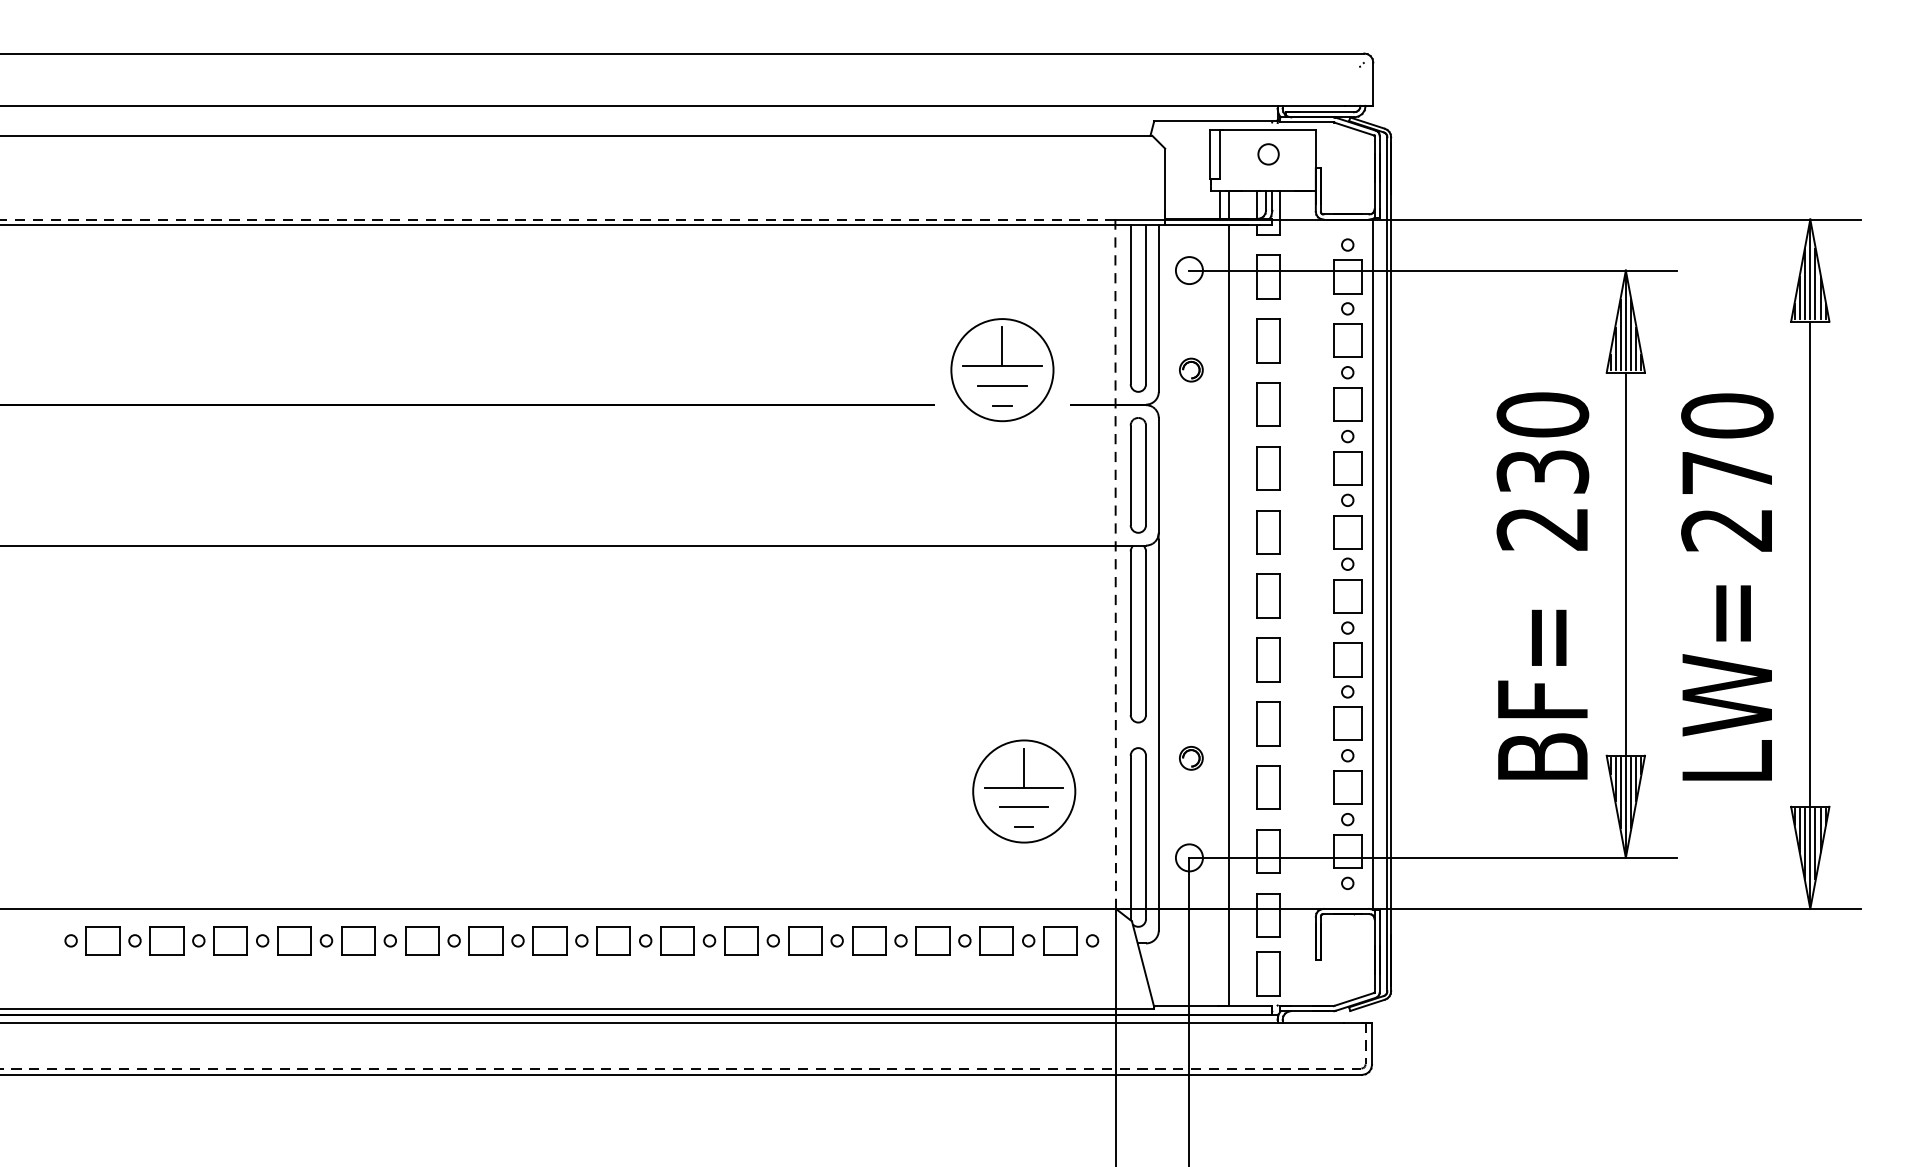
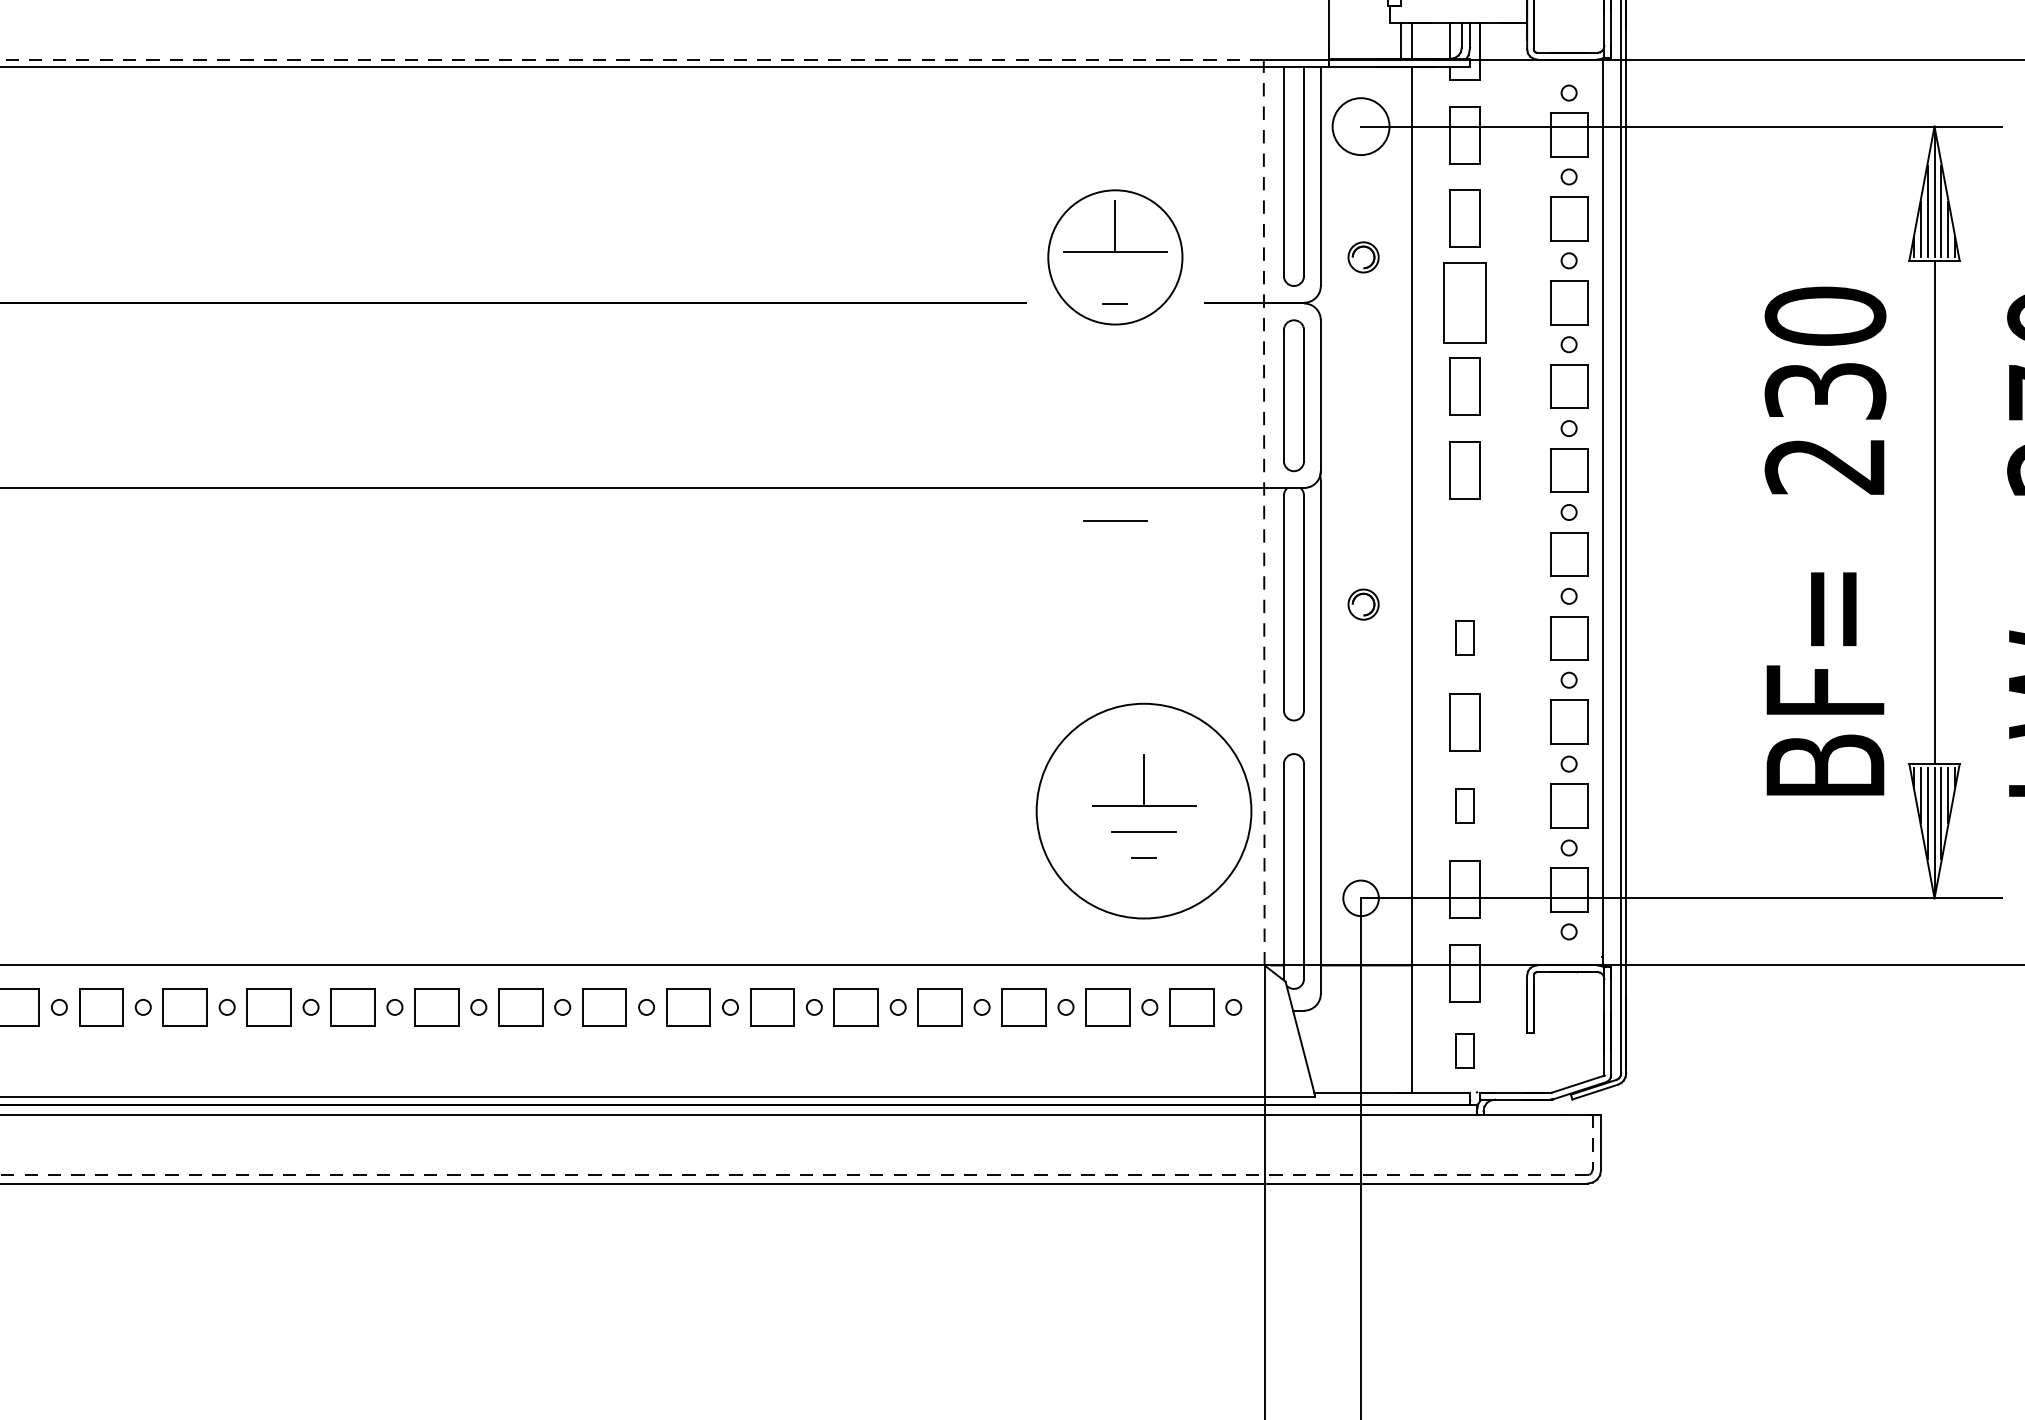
circle: (1188, 270) -> (1359, 126), size x1.6
line: (1002, 385) -> (1115, 520), moved
part: (1268, 404) -> (1464, 302), size x1.4
part: (1268, 595) -> (1464, 553), removed
part: (1268, 659) -> (1464, 637), size x0.6
part: (1191, 758) -> (1363, 604), moved
part: (1268, 787) -> (1464, 805), size x0.6
circle: (1024, 791) -> (1144, 811), size x1.6
part: (1268, 973) -> (1464, 1050), size x0.6

